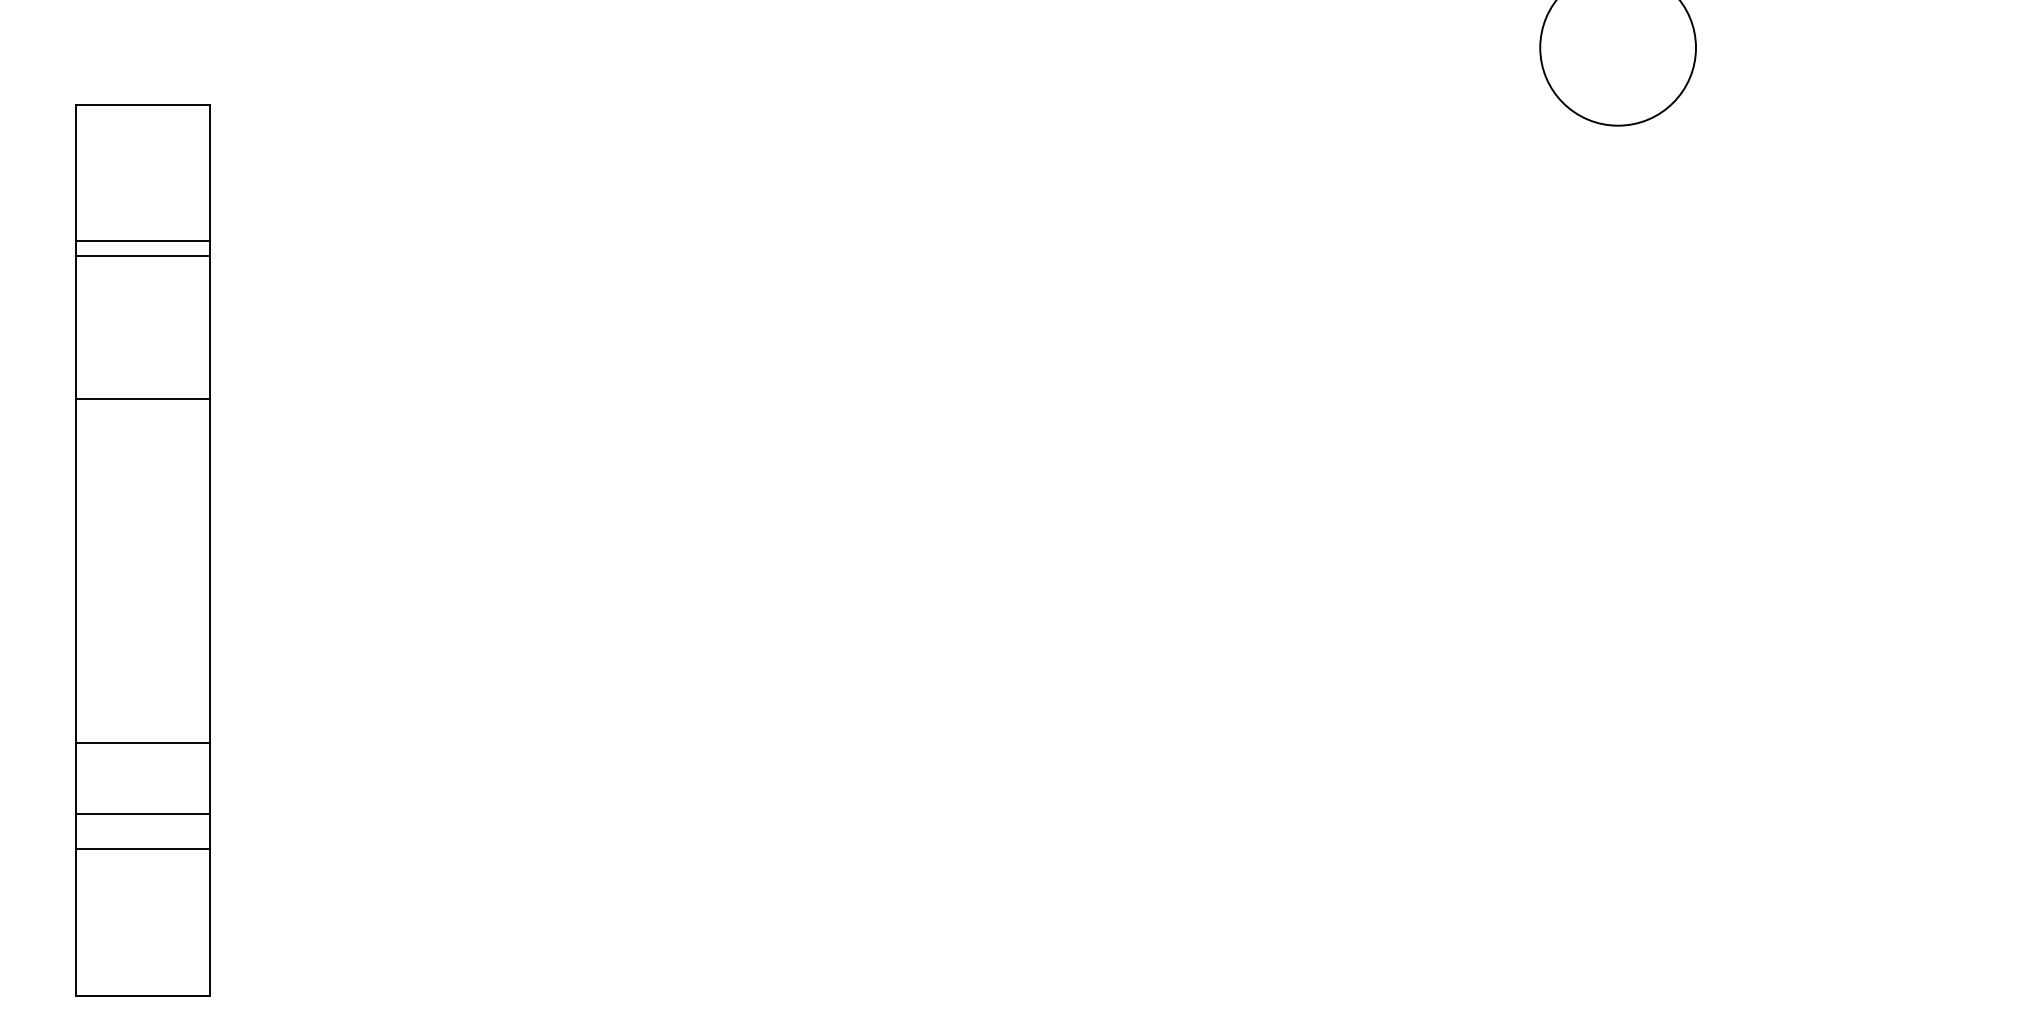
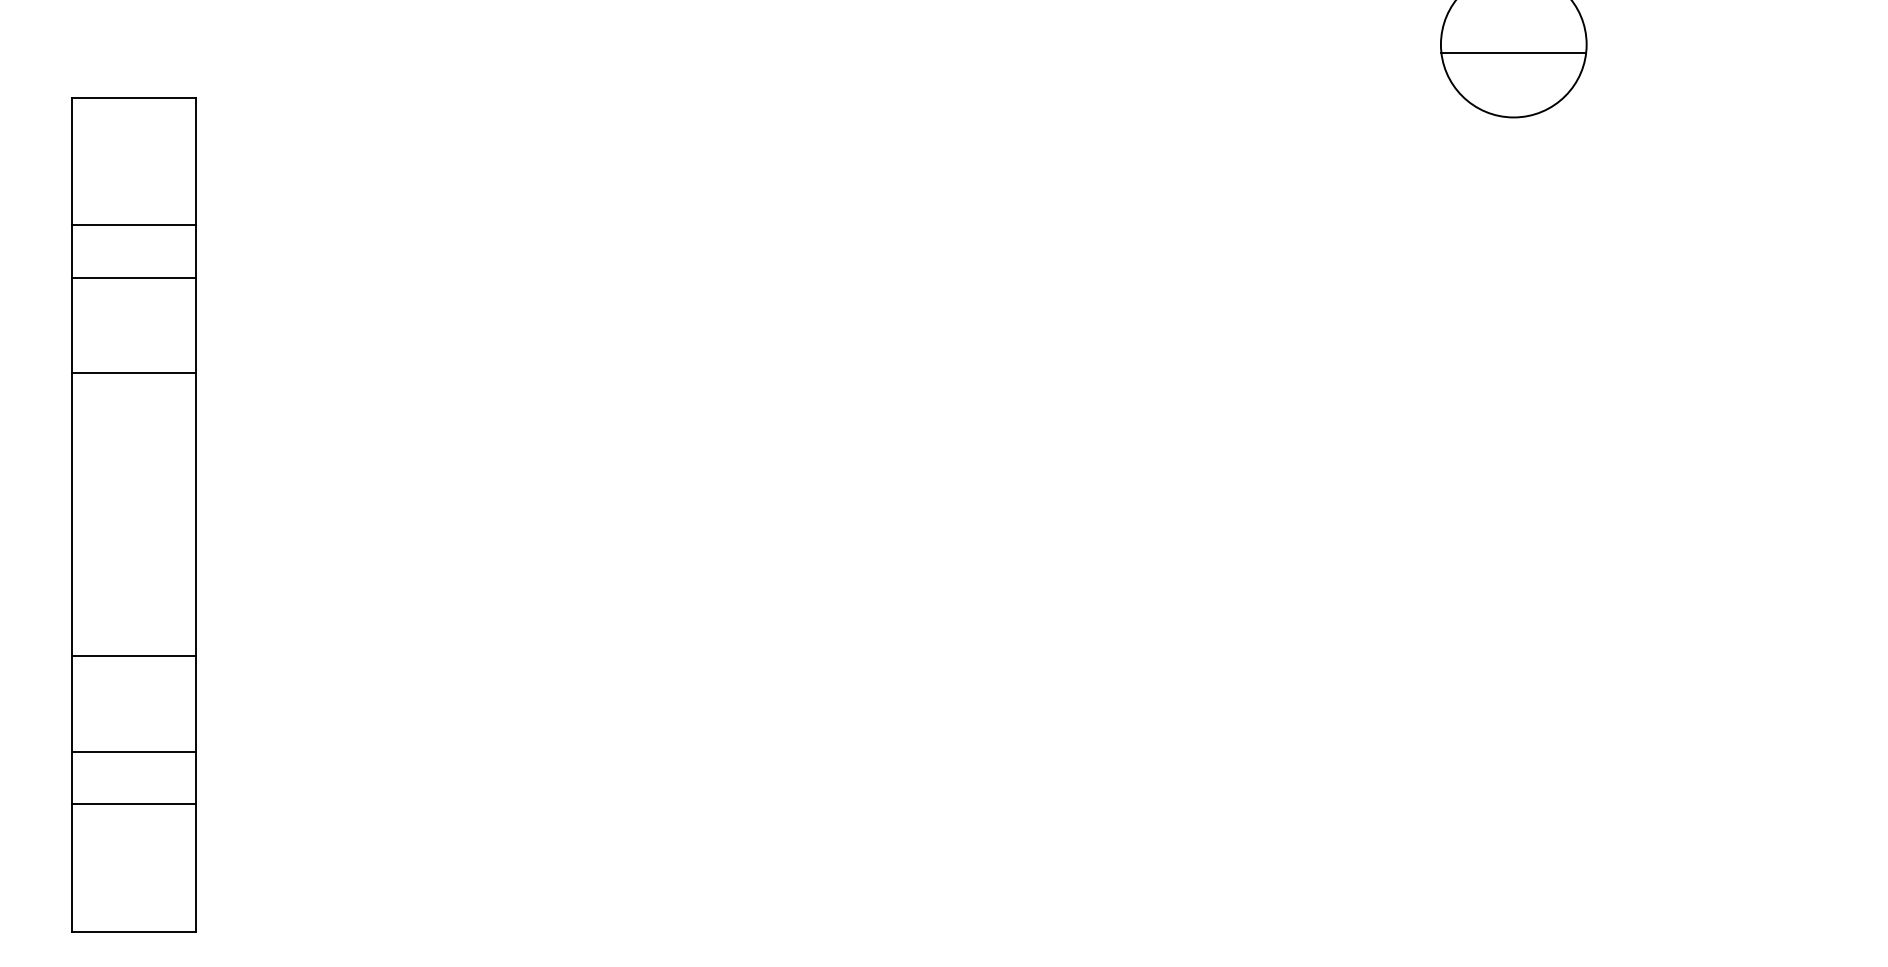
line: (1617, 56) -> (1513, 52), added
line: (142, 256) -> (133, 277), moved
line: (142, 743) -> (133, 656), moved
line: (142, 814) -> (133, 804), moved
line: (142, 848) -> (133, 751), moved

